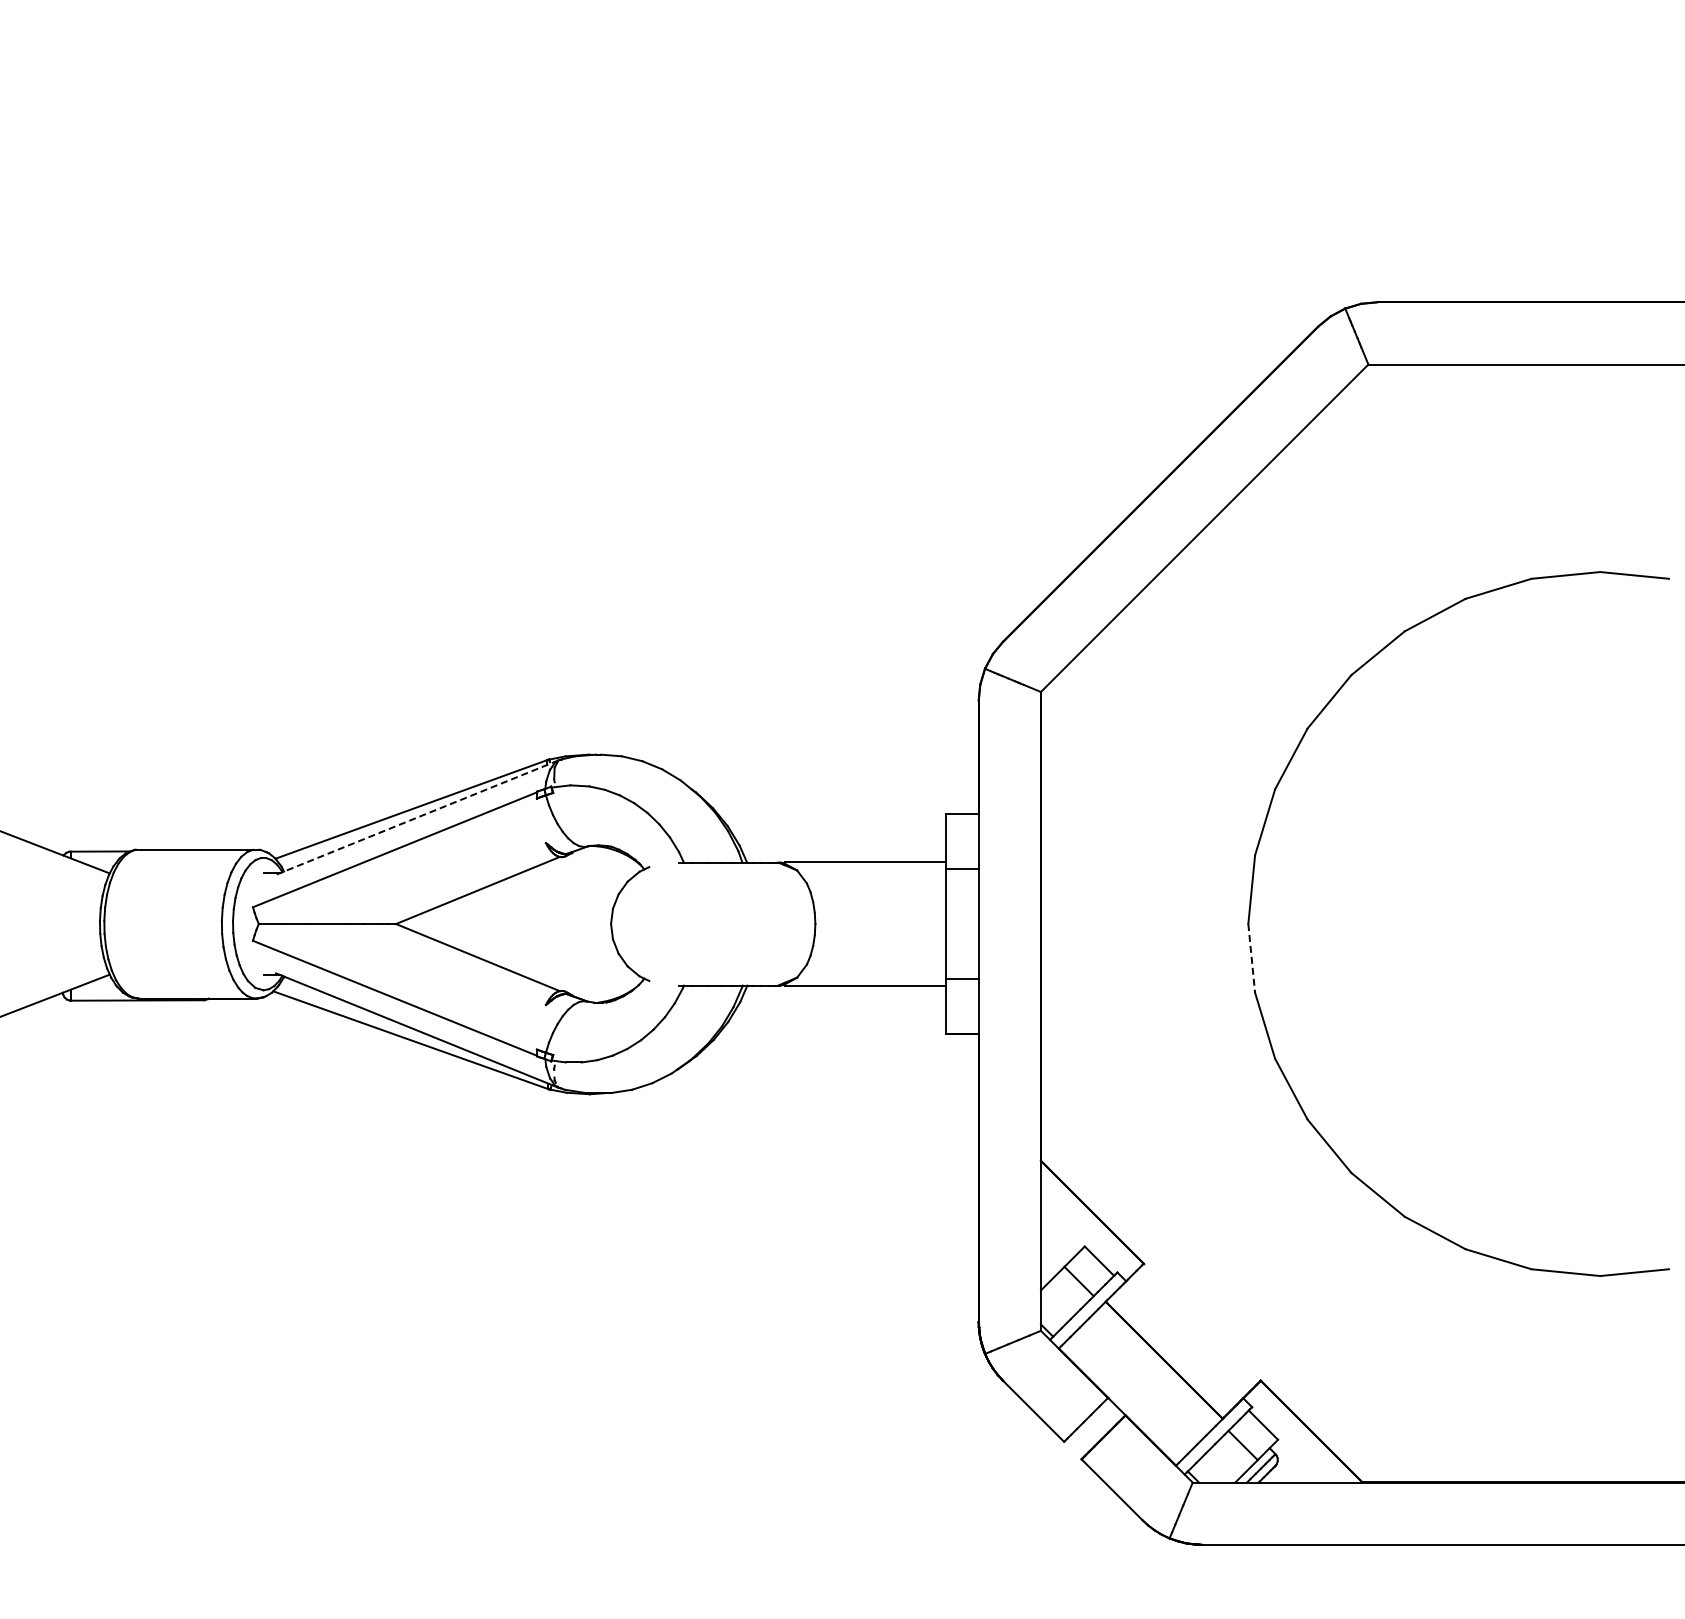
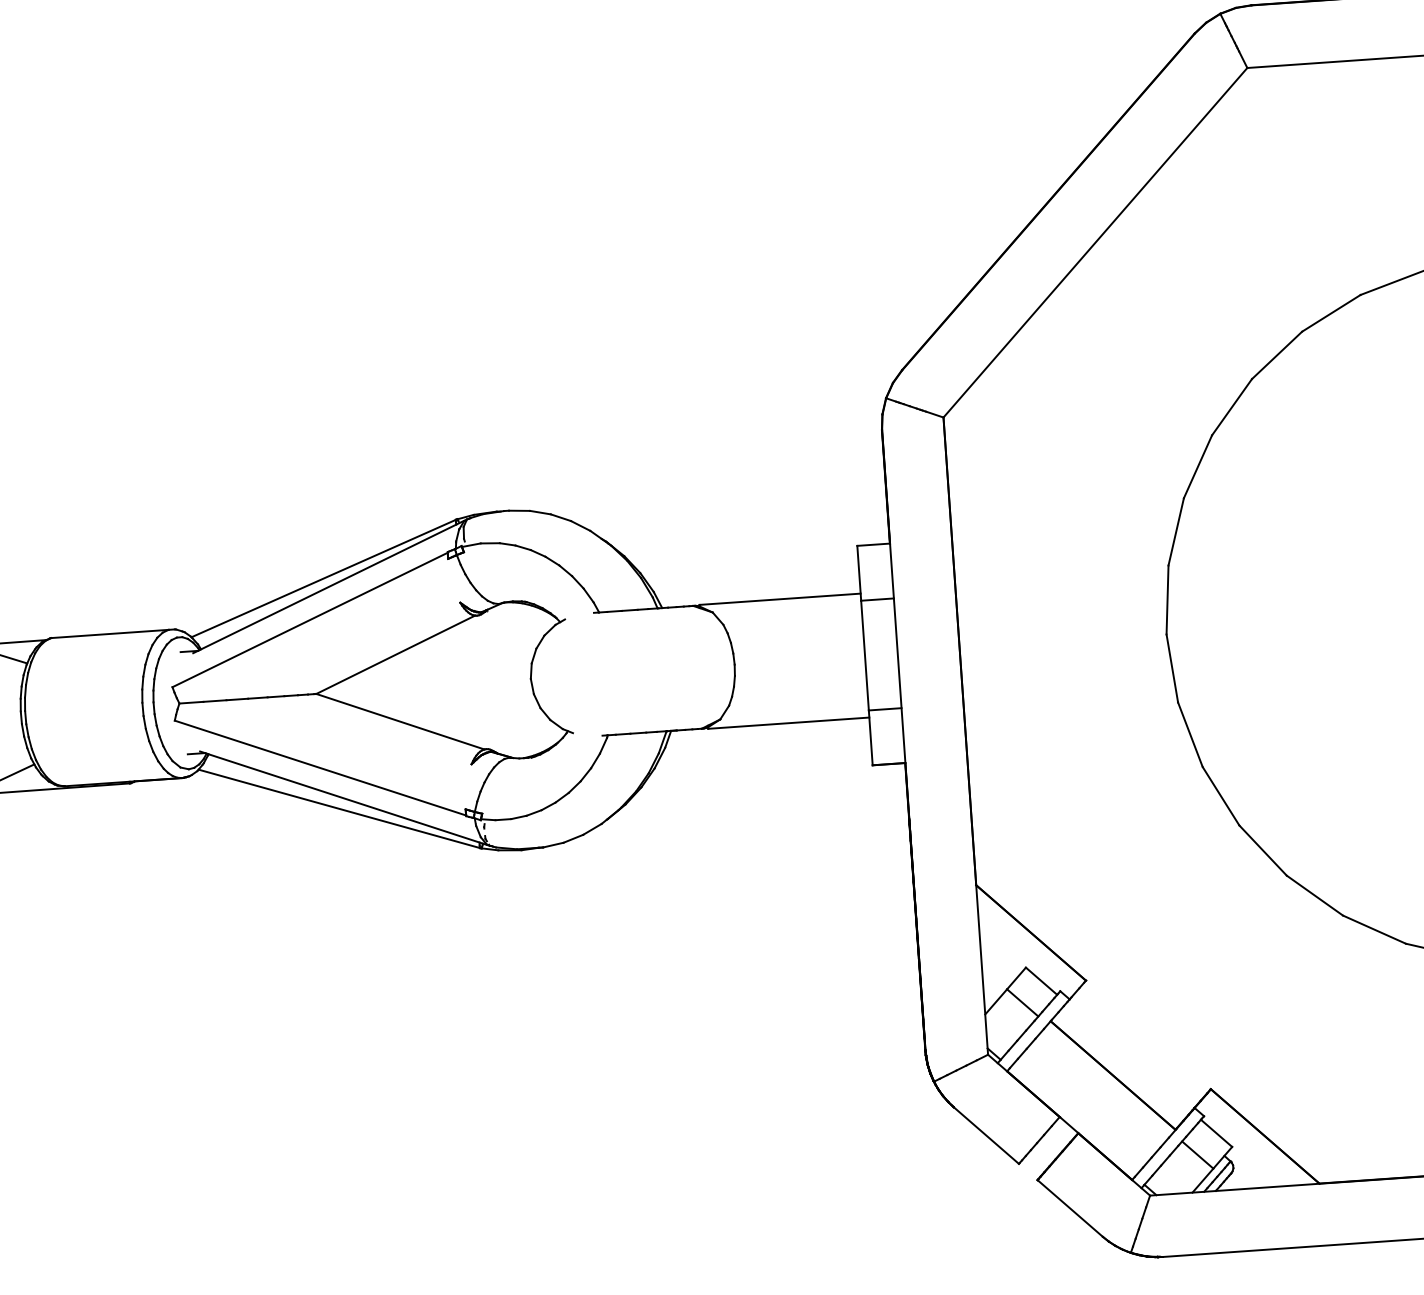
line: (416, 817) -> (329, 586), dashed -> solid
line: (1251, 958) -> (1172, 668), dashed -> solid

